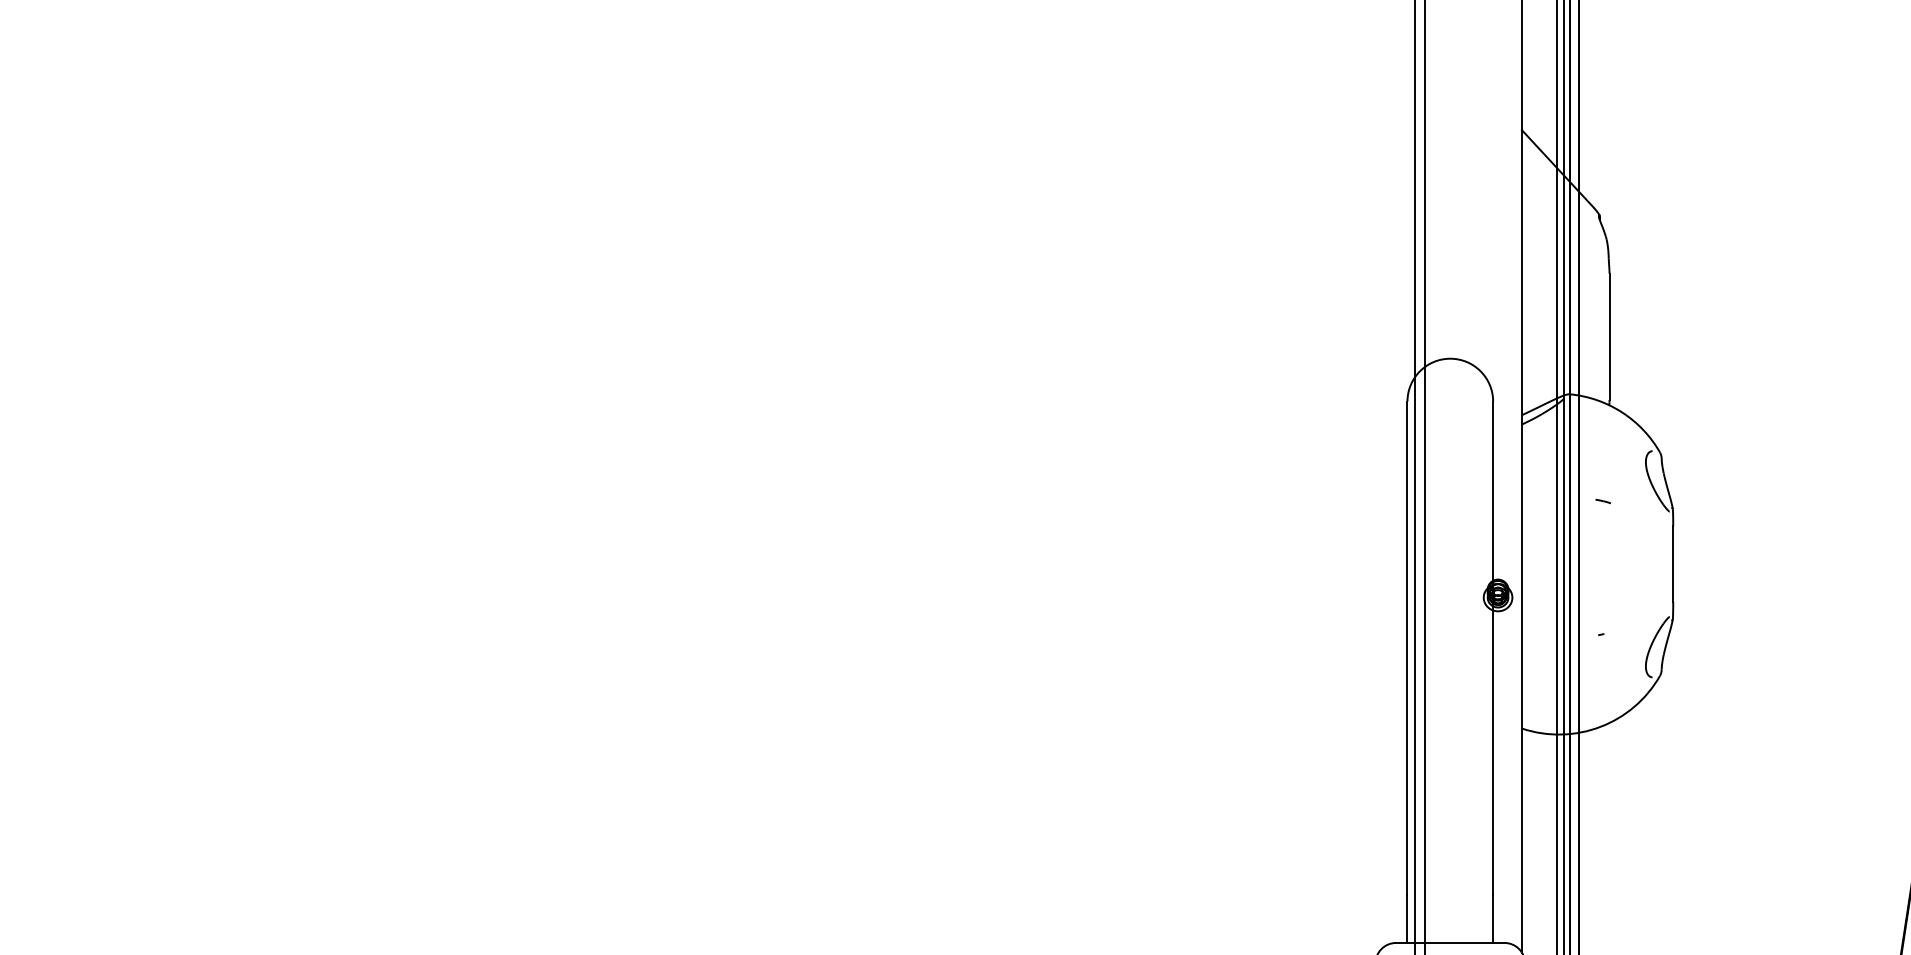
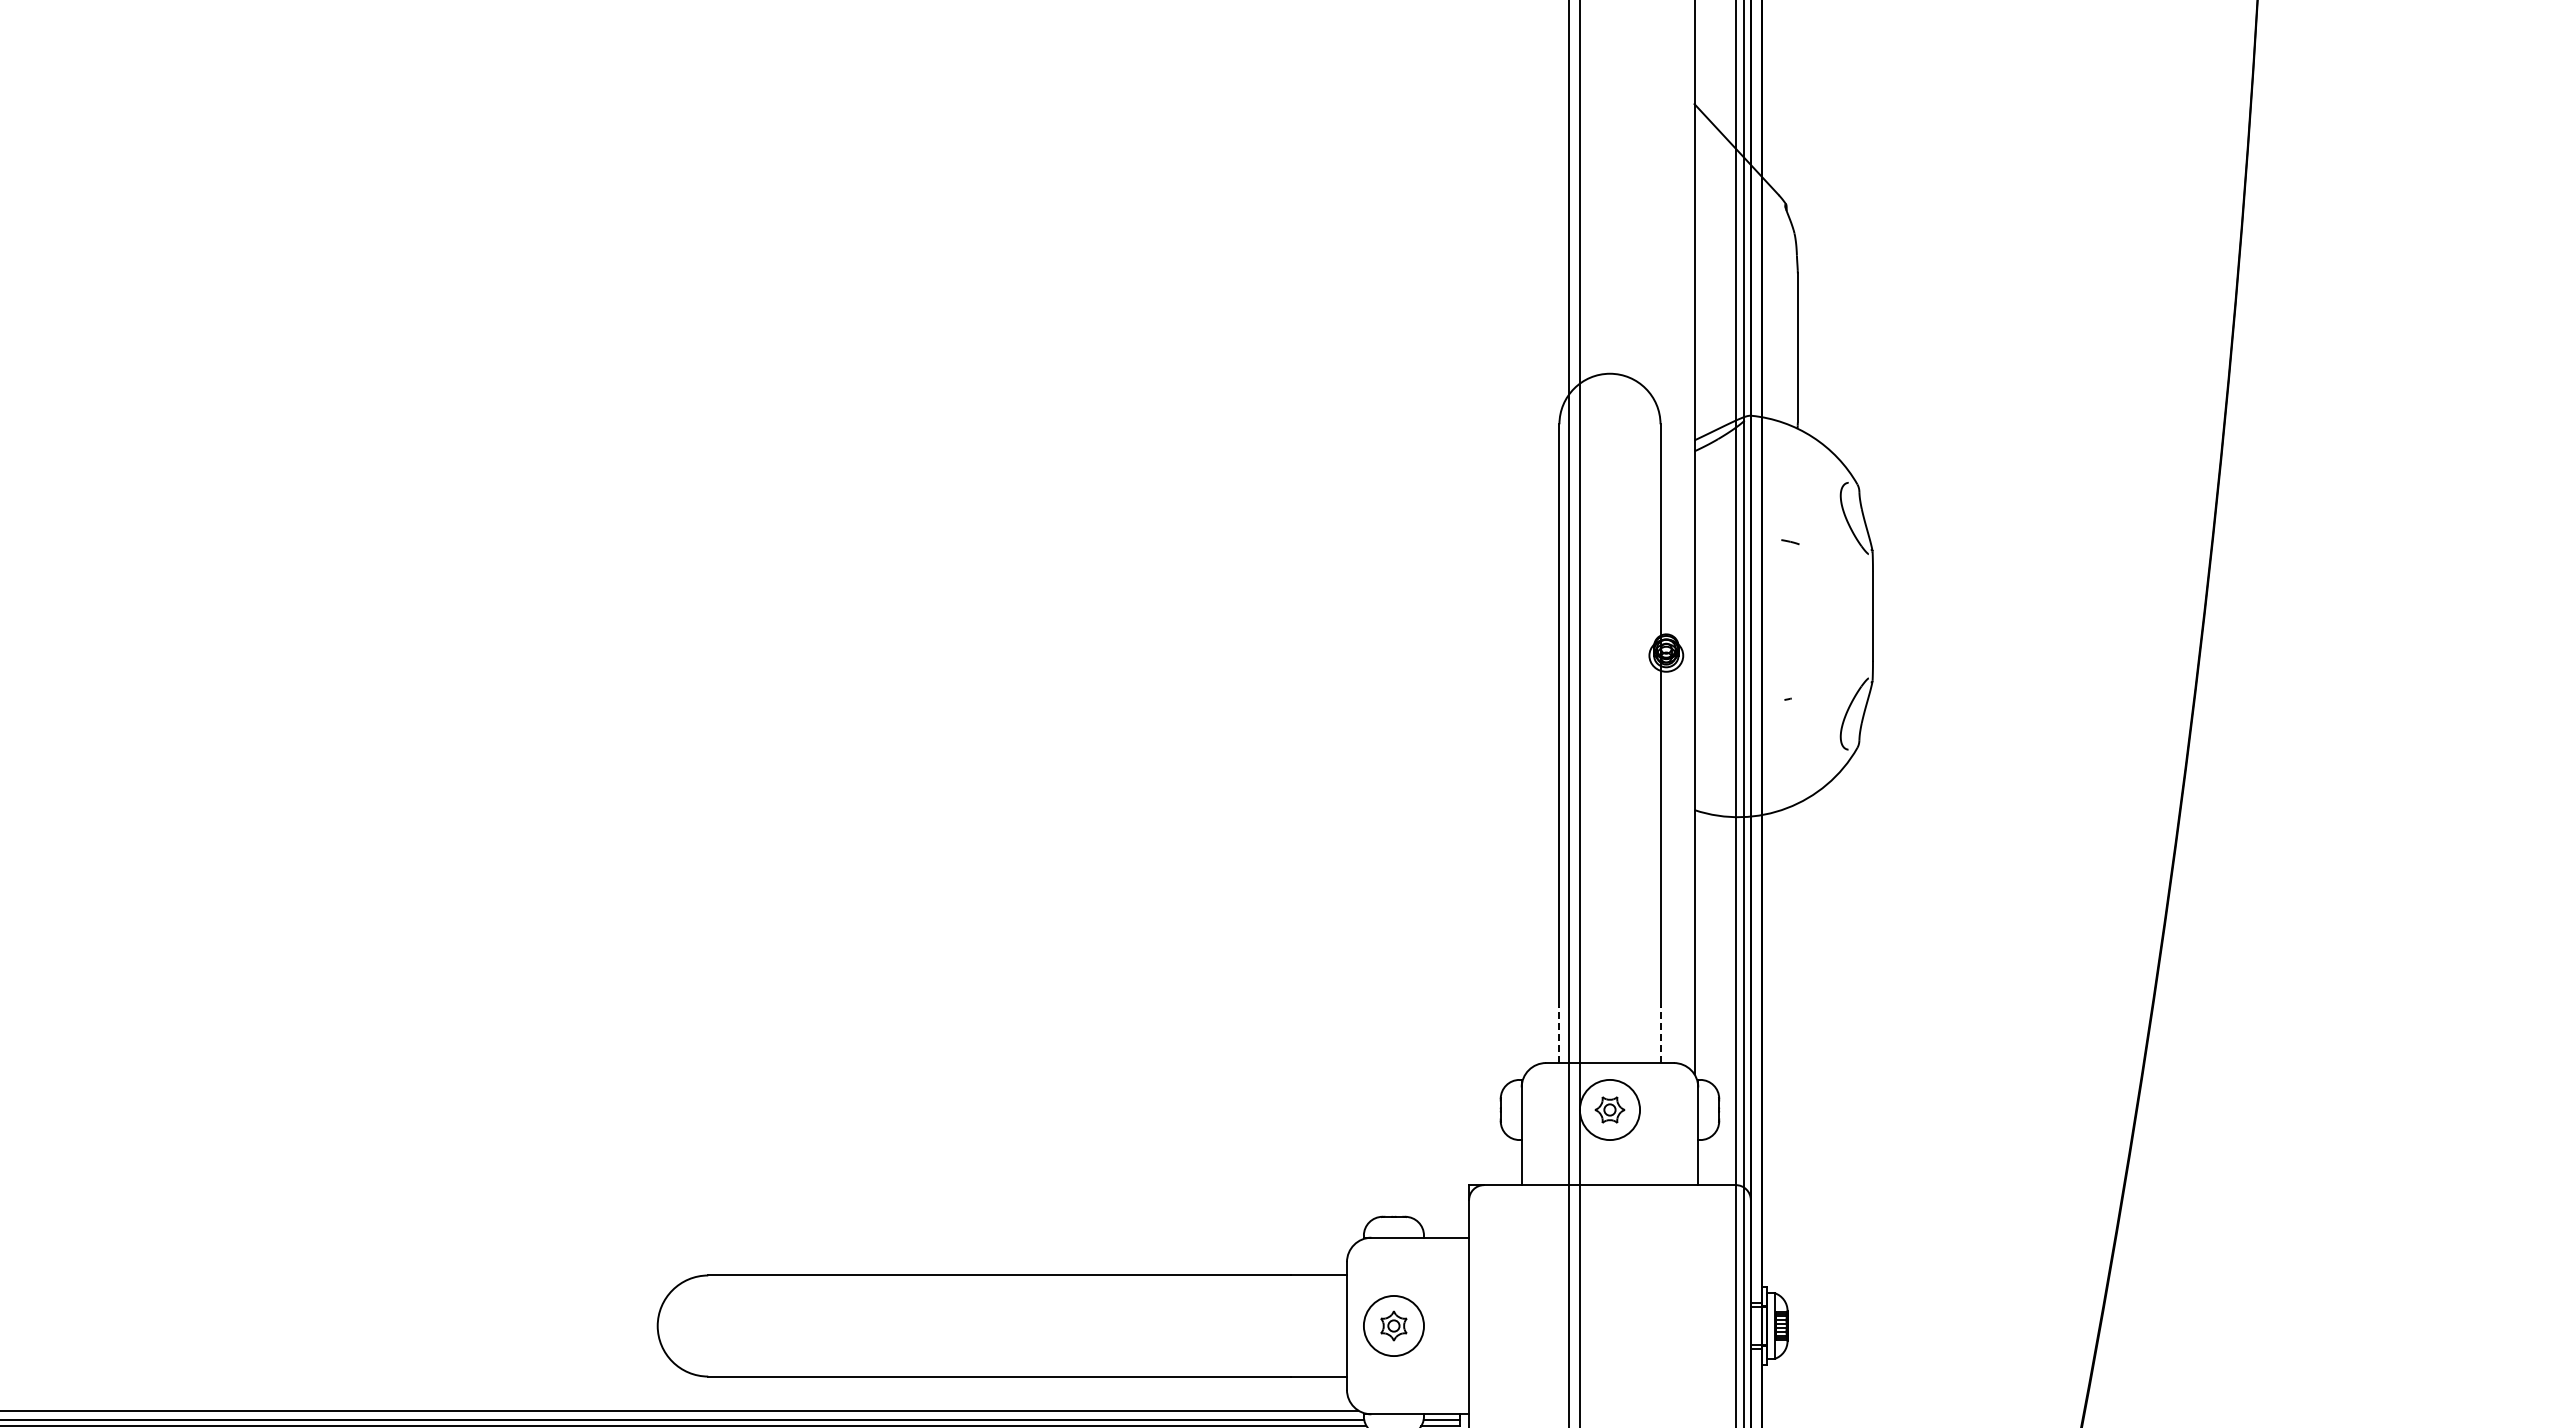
line: (1407, 918) -> (1559, 1034), solid -> dashed
line: (1493, 918) -> (1660, 1034), solid -> dashed

